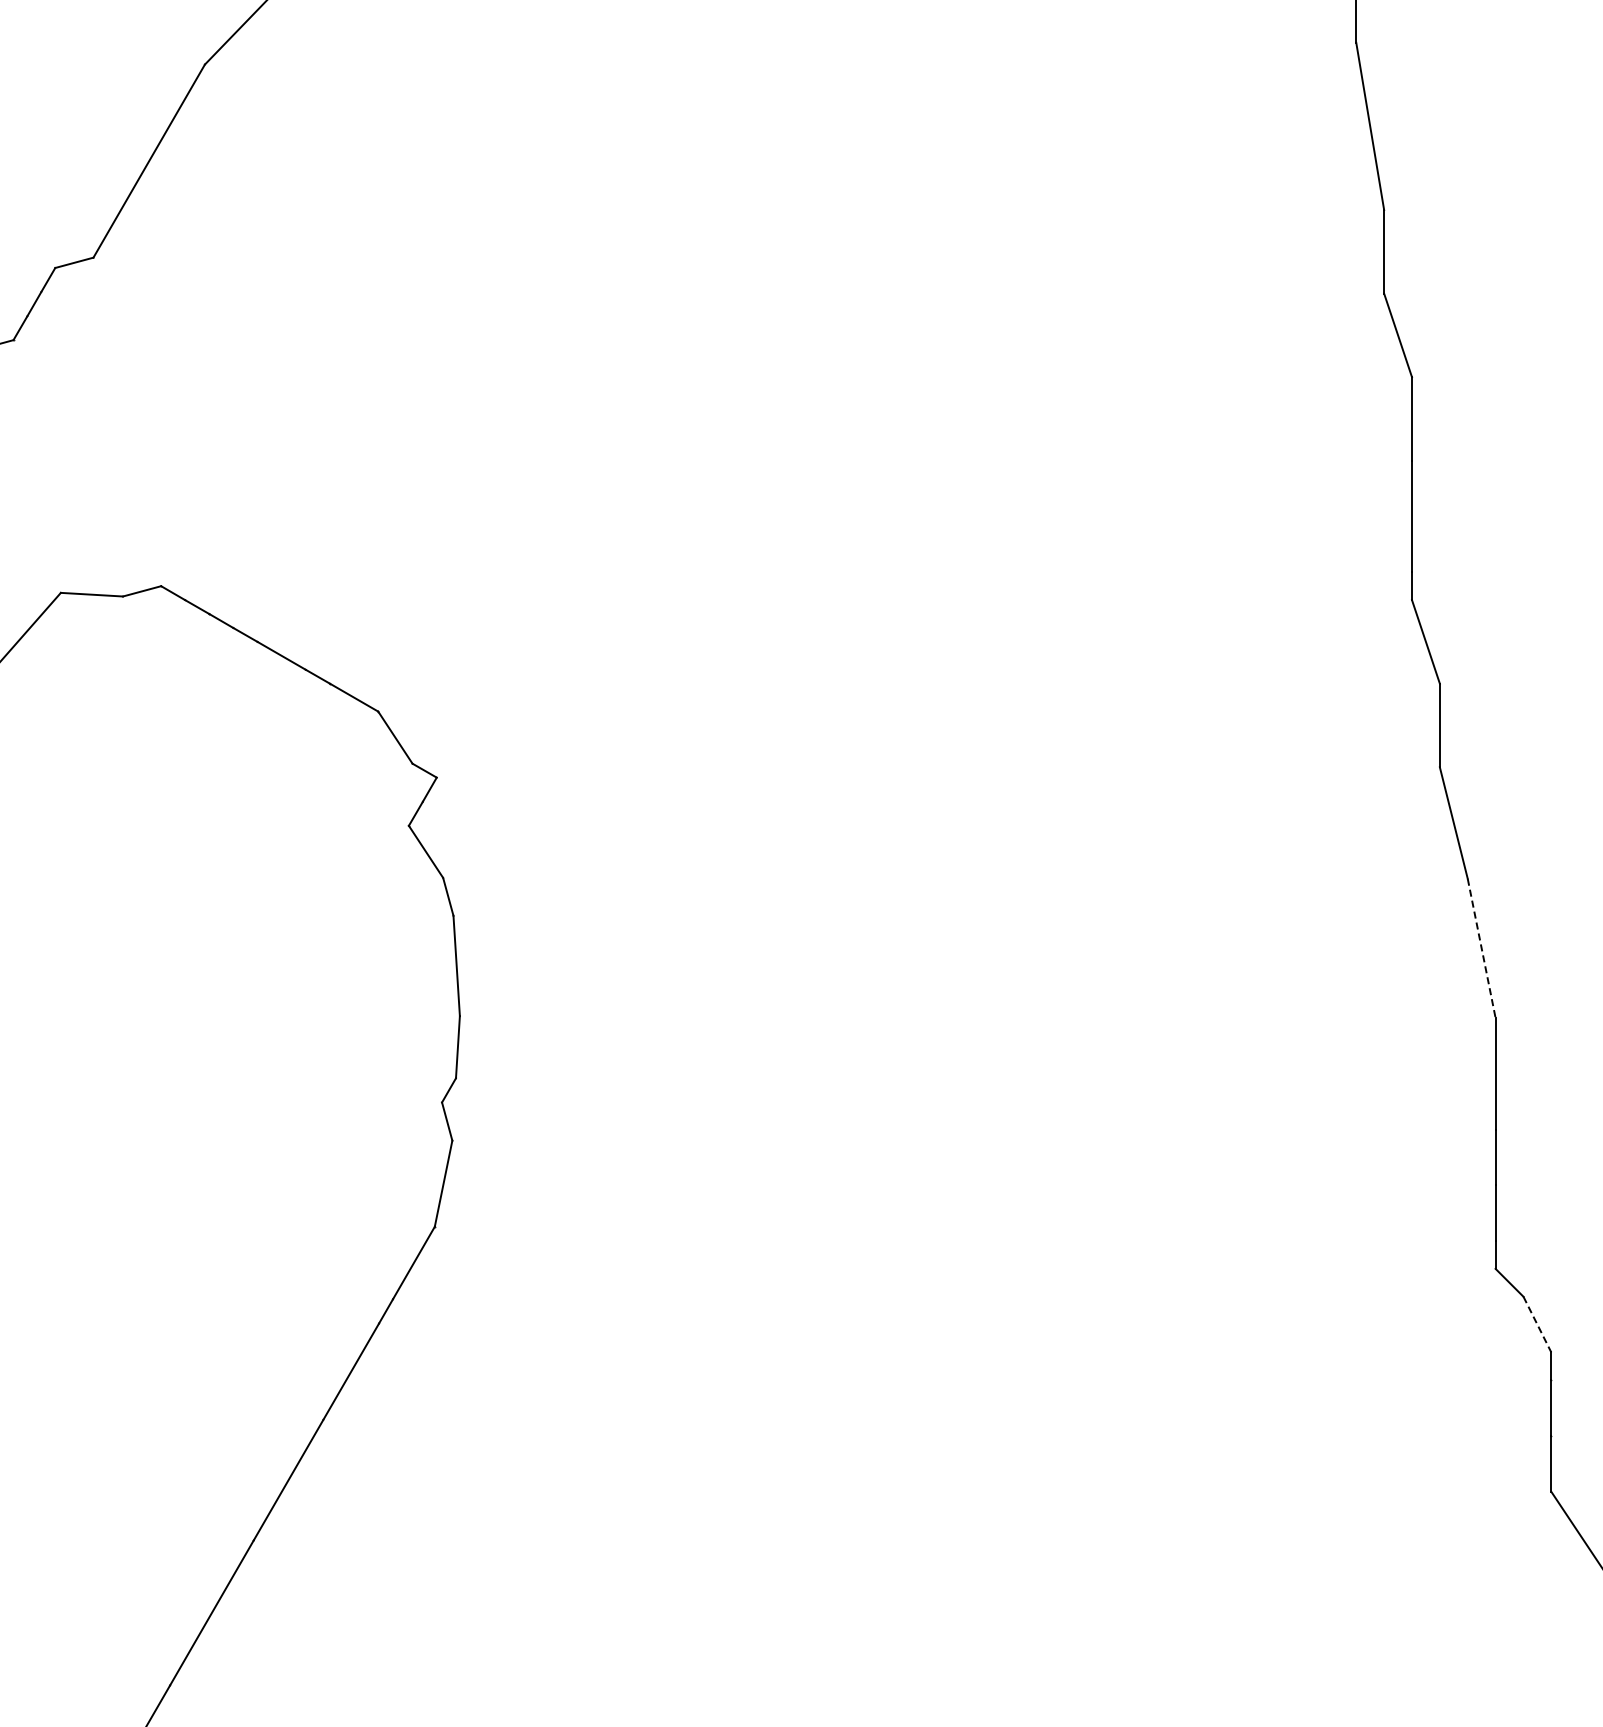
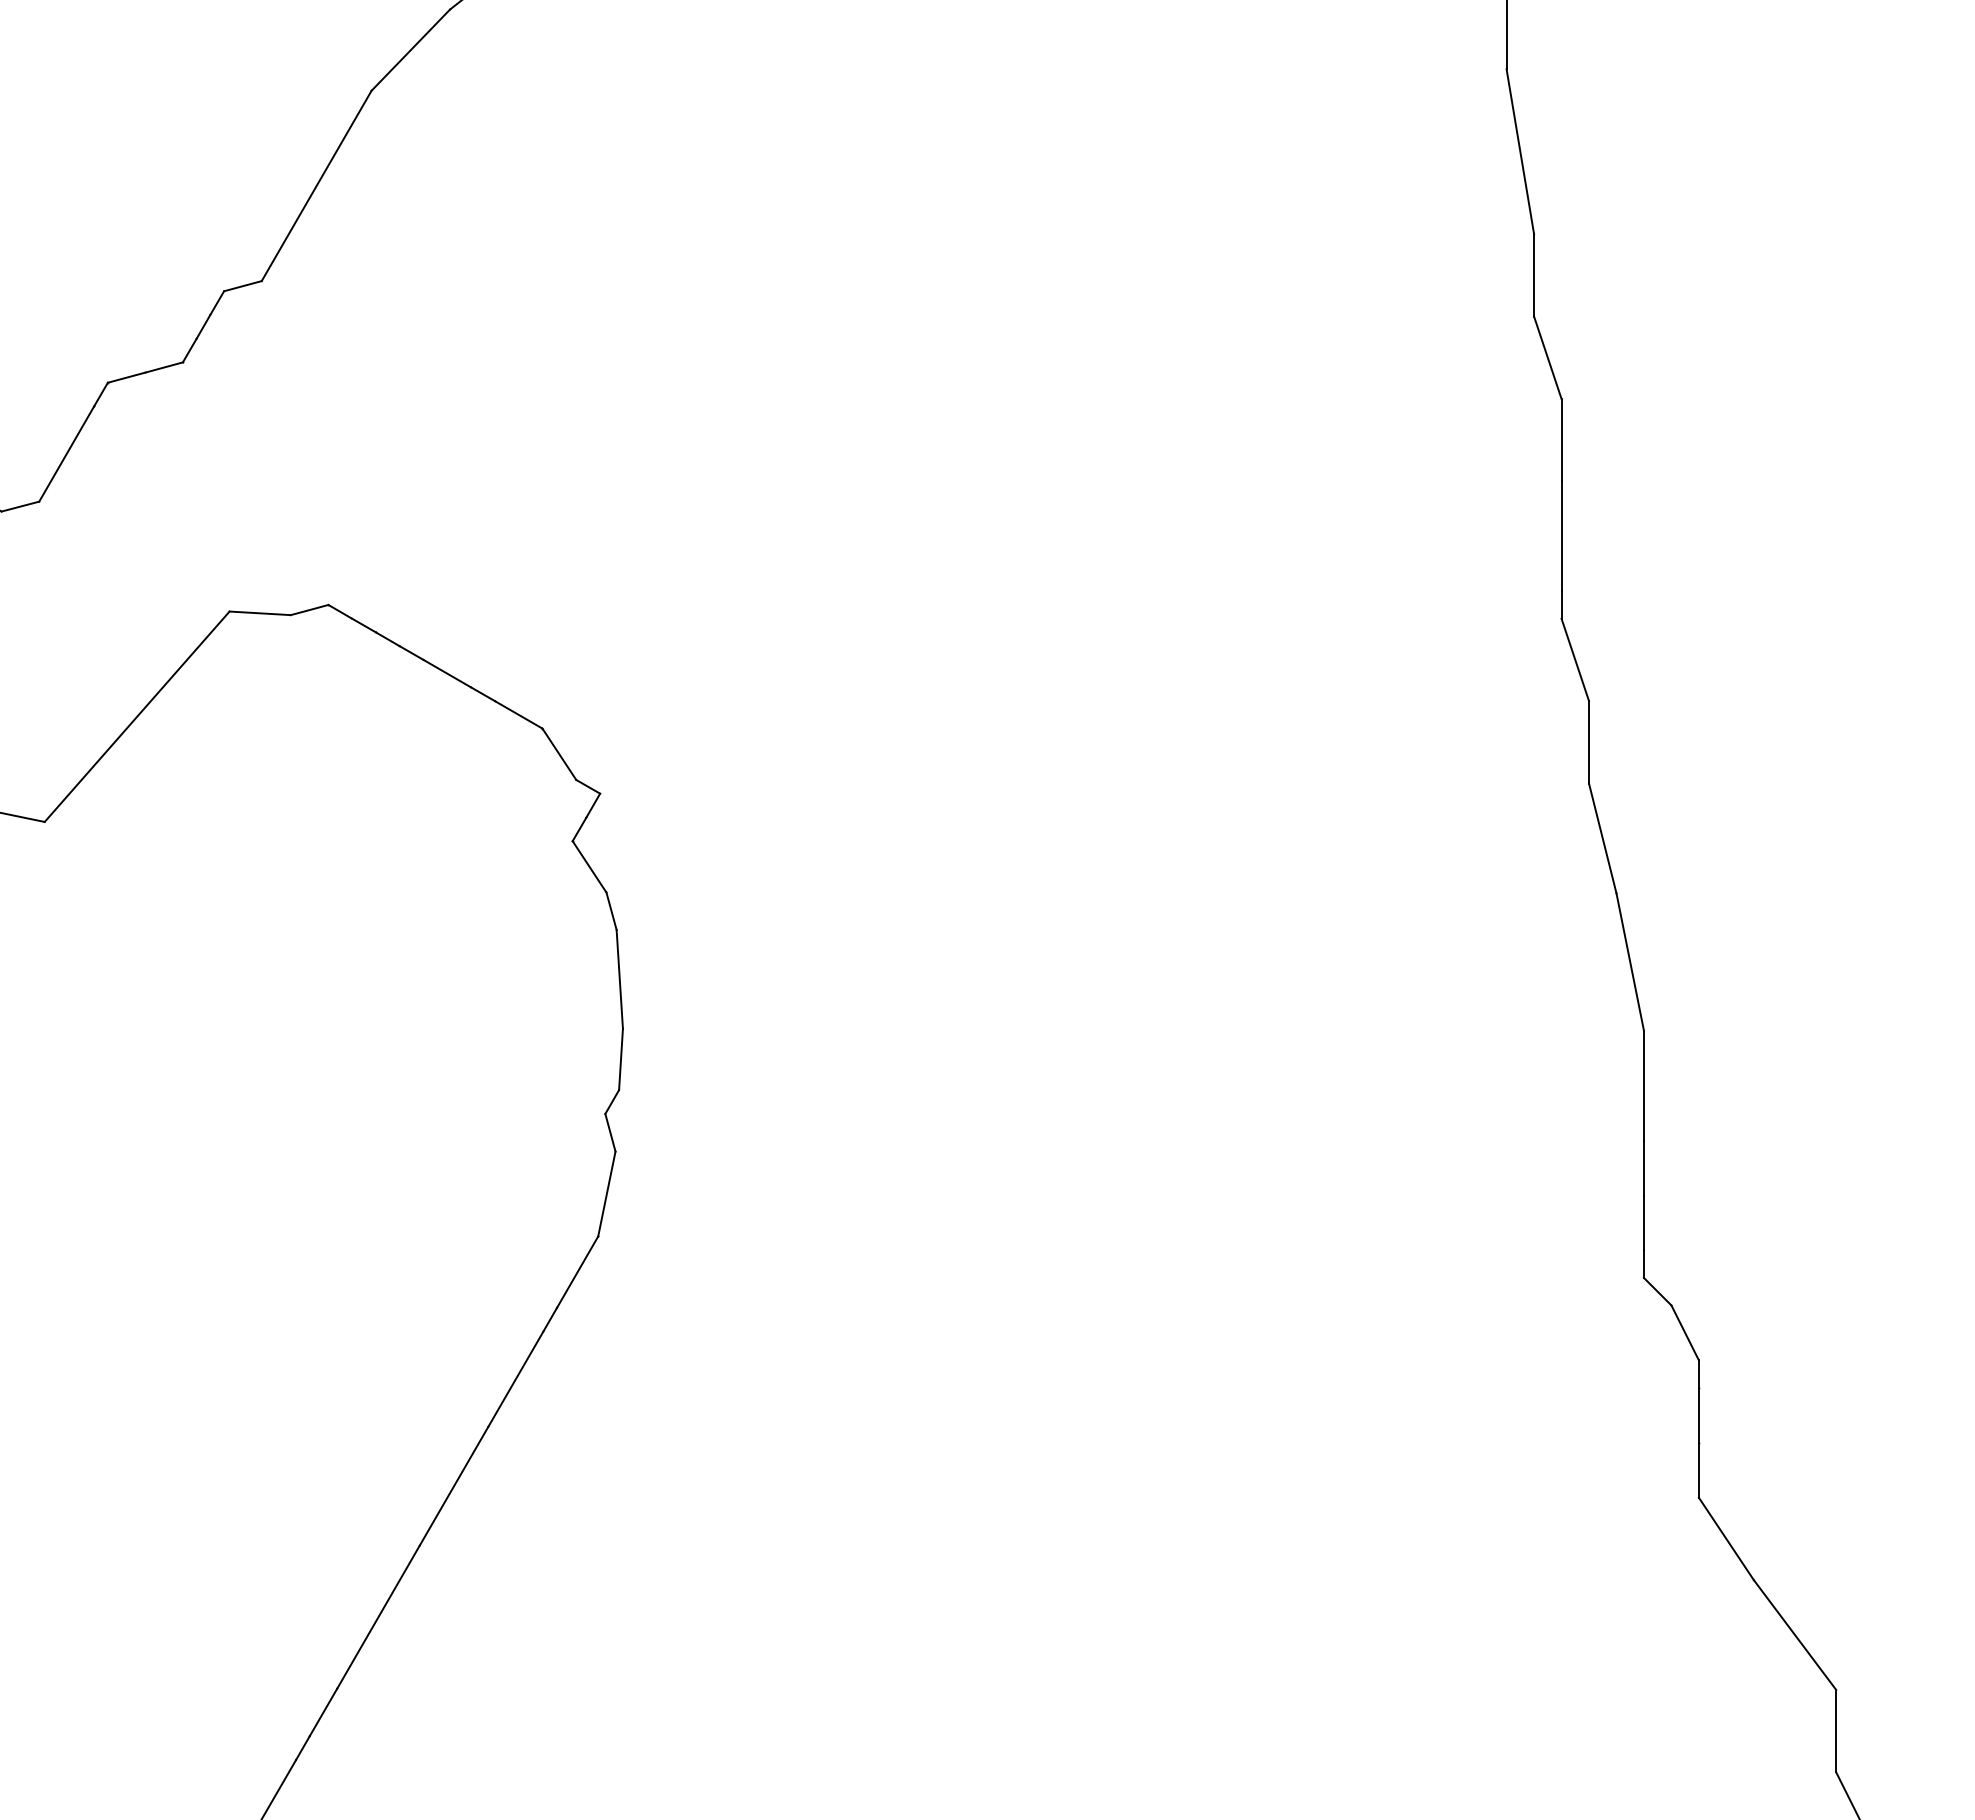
line: (1481, 948) -> (1630, 962), dashed -> solid
line: (1537, 1324) -> (1685, 1332), dashed -> solid

